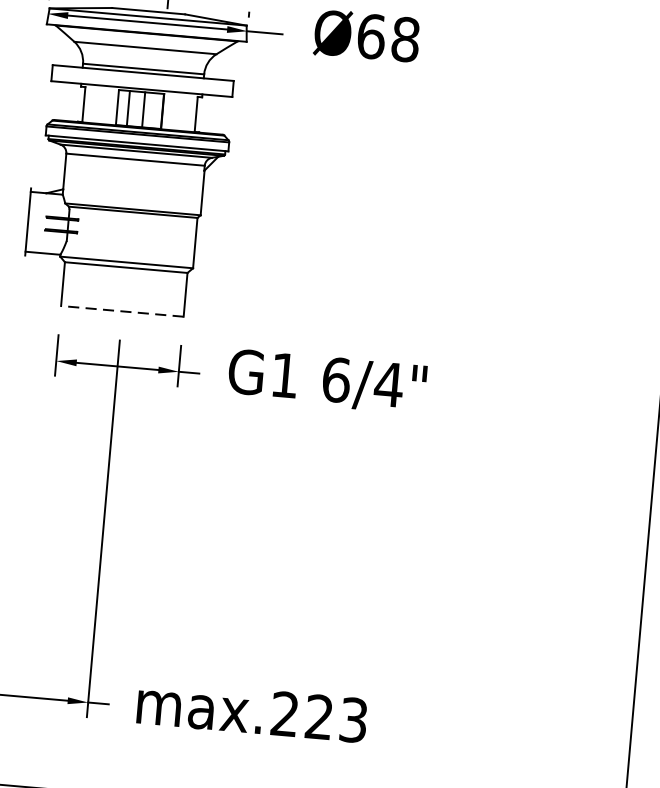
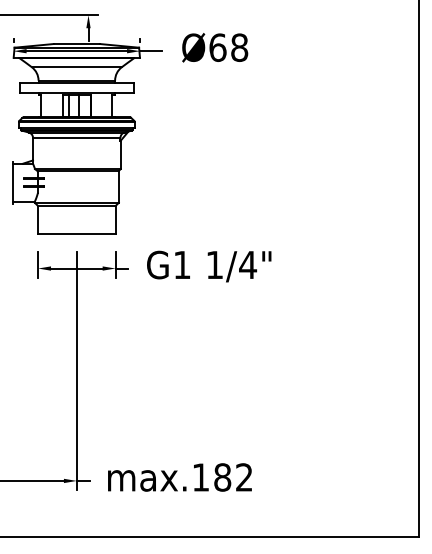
line: (121, 310) -> (76, 233), dashed -> solid
text: (335, 379) -> (214, 264), 6/4" -> 1/4"
text: (319, 717) -> (222, 477), max.223 -> max.182

